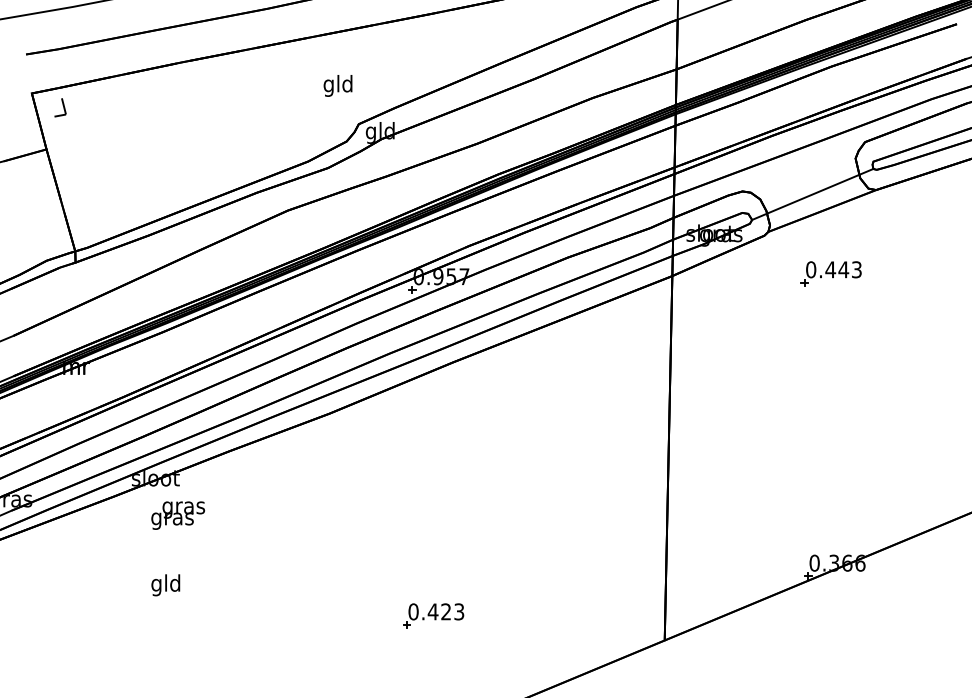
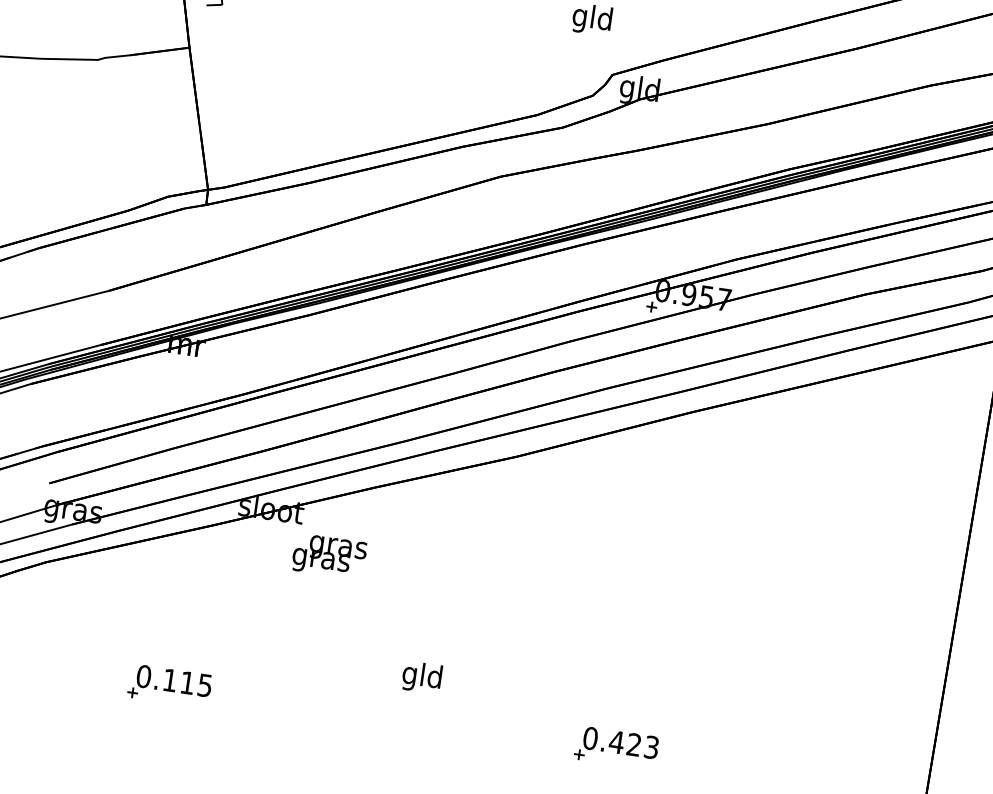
text: (178, 515) -> (329, 556), moved
text: (165, 585) -> (421, 677), moved
part: (100, 618) -> (170, 686), added

